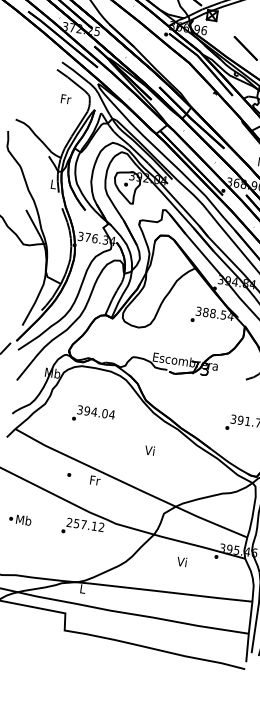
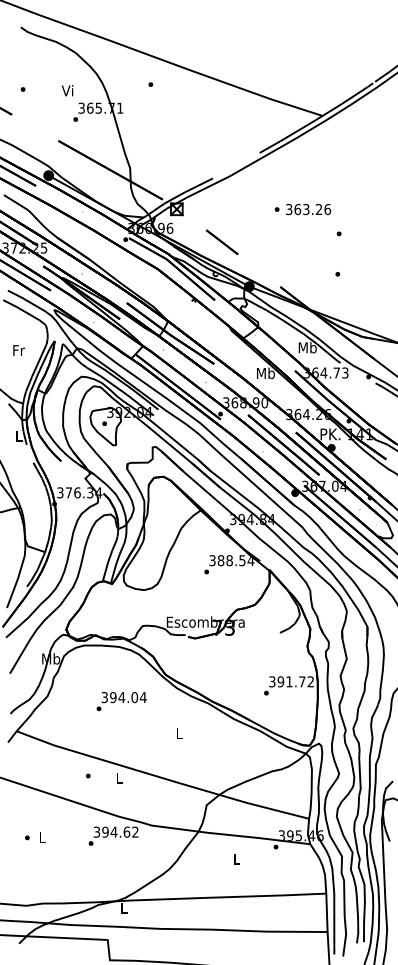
text: (66, 99) -> (19, 350), moved
text: (93, 415) -> (121, 701), moved
text: (149, 449) -> (178, 732), Vi -> L
text: (95, 480) -> (119, 777), Fr -> L
text: (23, 520) -> (42, 837), Mb -> L
text: (81, 523) -> (111, 831), 257.12 -> 394.62
text: (181, 561) -> (235, 858), Vi -> L

